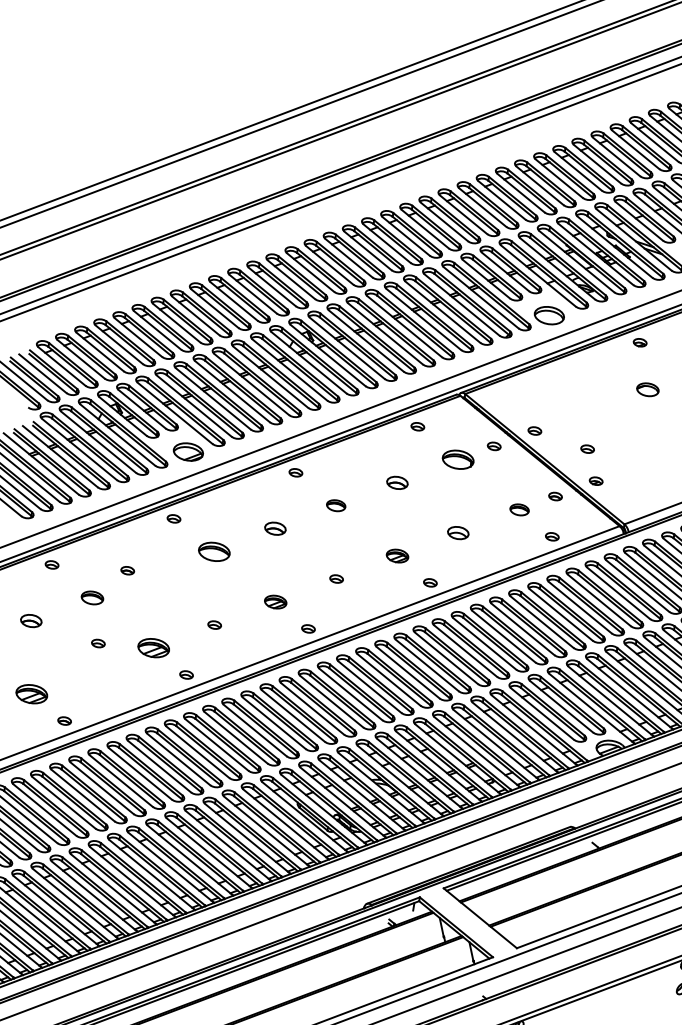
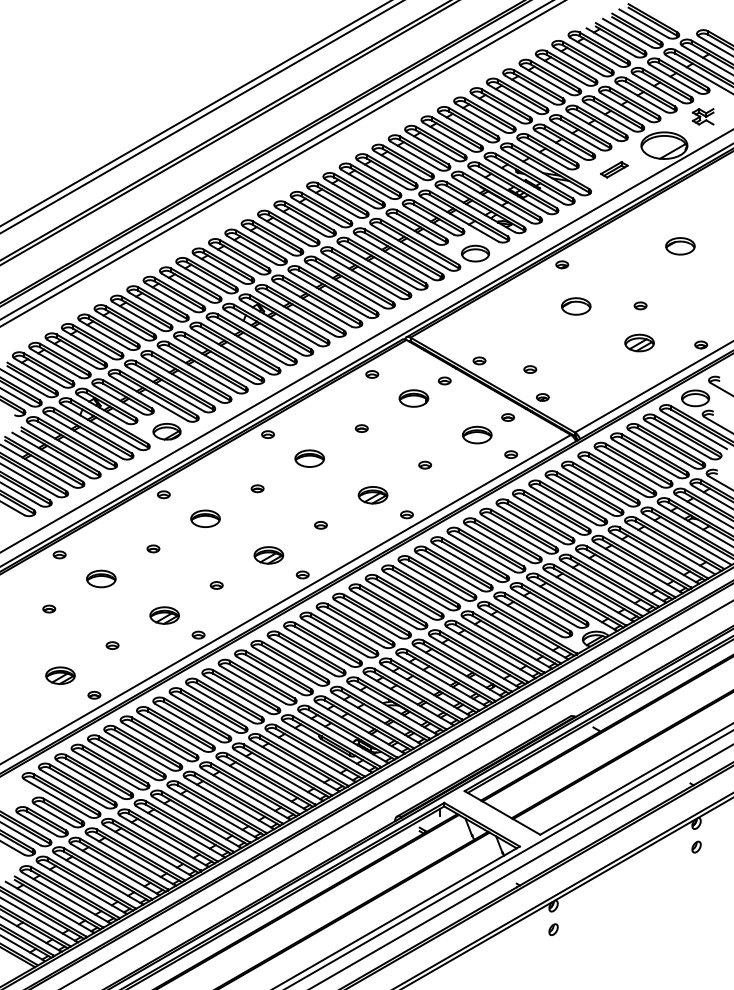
part: (648, 389) -> (576, 306), size x1.43
part: (396, 482) -> (361, 428), size x0.62
part: (336, 505) -> (309, 458), size x1.67
part: (519, 509) -> (477, 434), size x1.67
part: (275, 528) -> (257, 488), size x0.62
part: (459, 532) -> (425, 464), size x0.62
part: (396, 556) -> (372, 495), size x1.43
part: (127, 570) -> (153, 548), moved
part: (92, 597) -> (101, 578), size x1.43
part: (275, 602) -> (268, 555), size x1.43
part: (31, 620) -> (49, 608), size x0.62
part: (98, 643) -> (112, 645), moved

